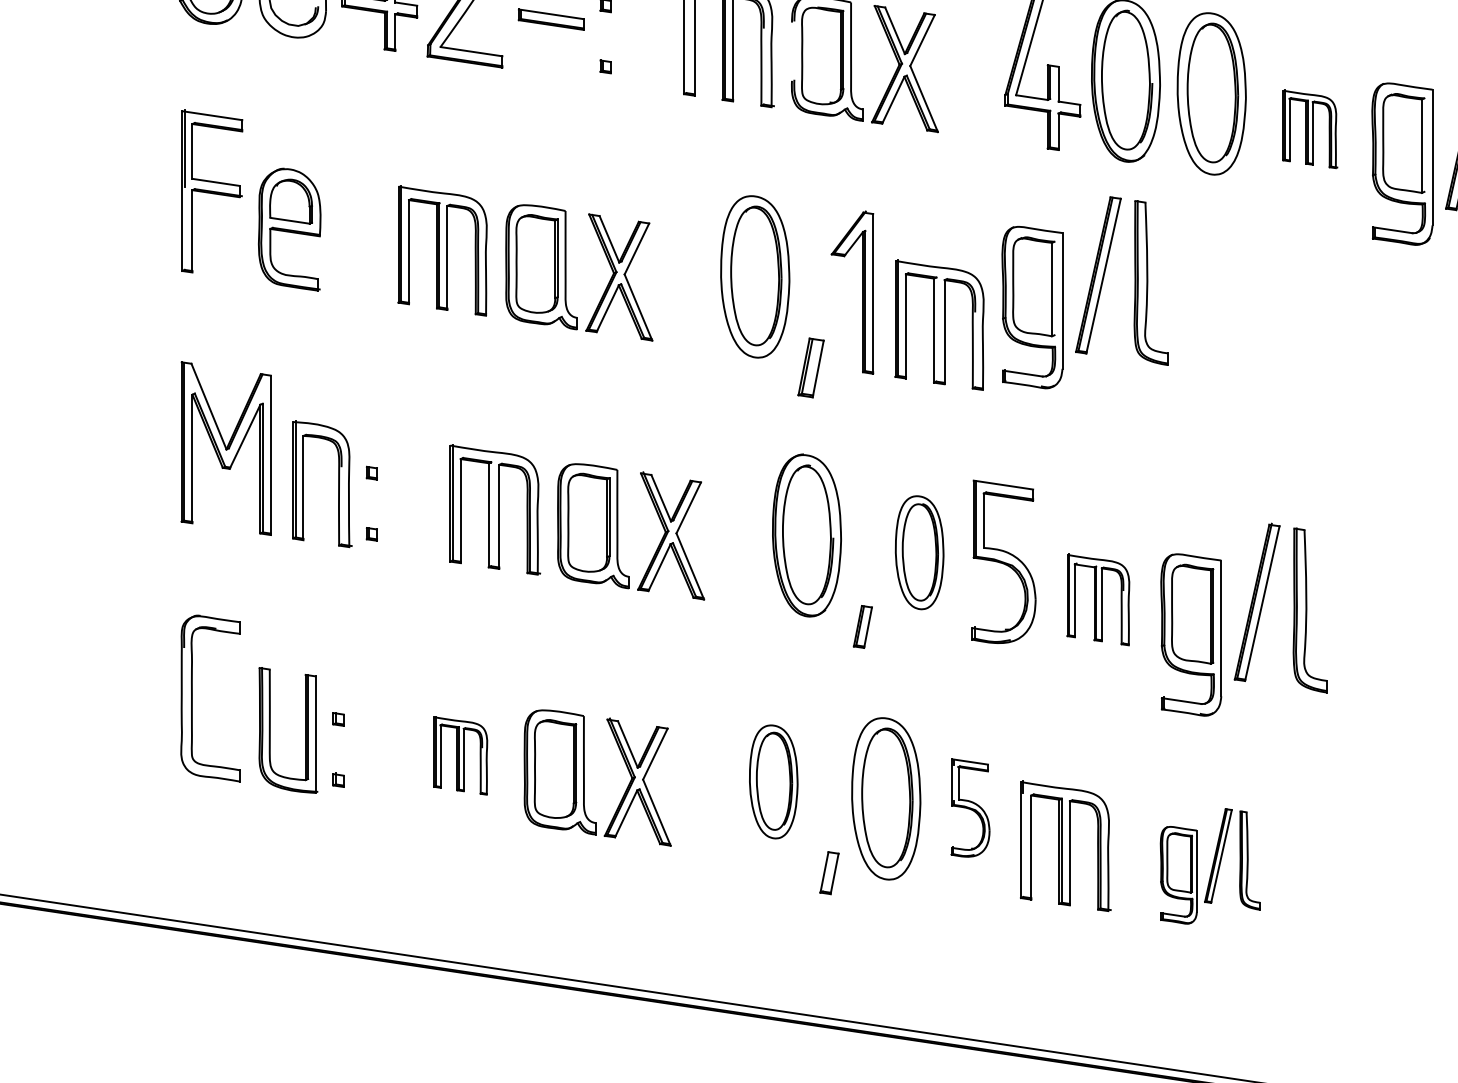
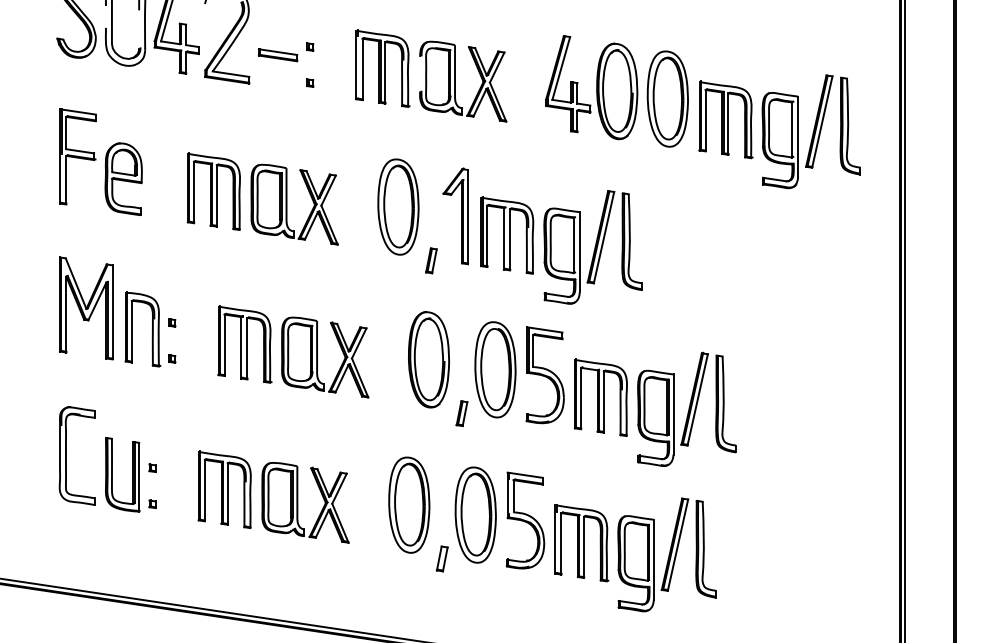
part: (1309, 128) -> (725, 119), size x1.67
part: (1084, 292) -> (592, 247), moved
part: (811, 367) -> (431, 260), size x0.71
part: (919, 552) -> (495, 369), size x1.43
part: (1097, 599) -> (600, 397), size x1.43
part: (460, 755) -> (224, 489), size x1.67
part: (773, 780) -> (409, 504), size x1.43
part: (970, 807) -> (525, 520), size x1.67
part: (1209, 865) -> (666, 554), size x1.67

